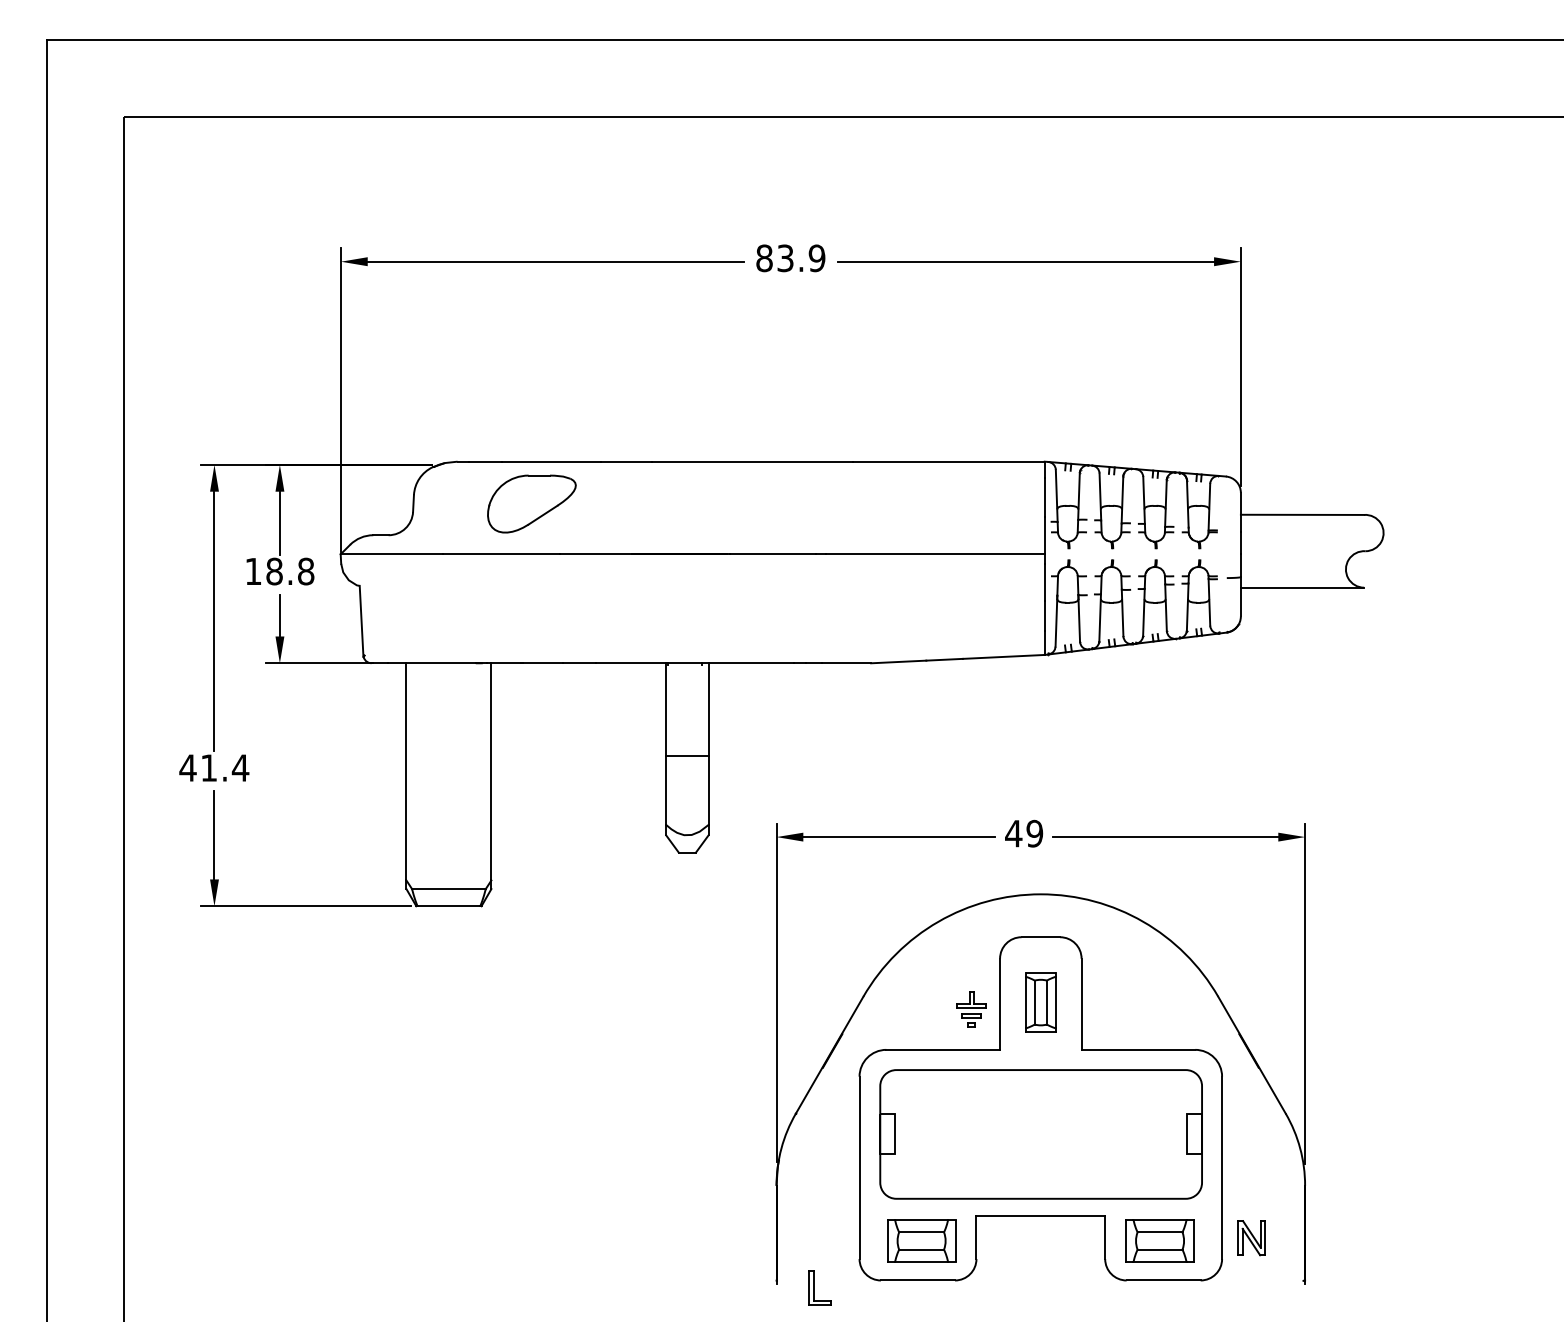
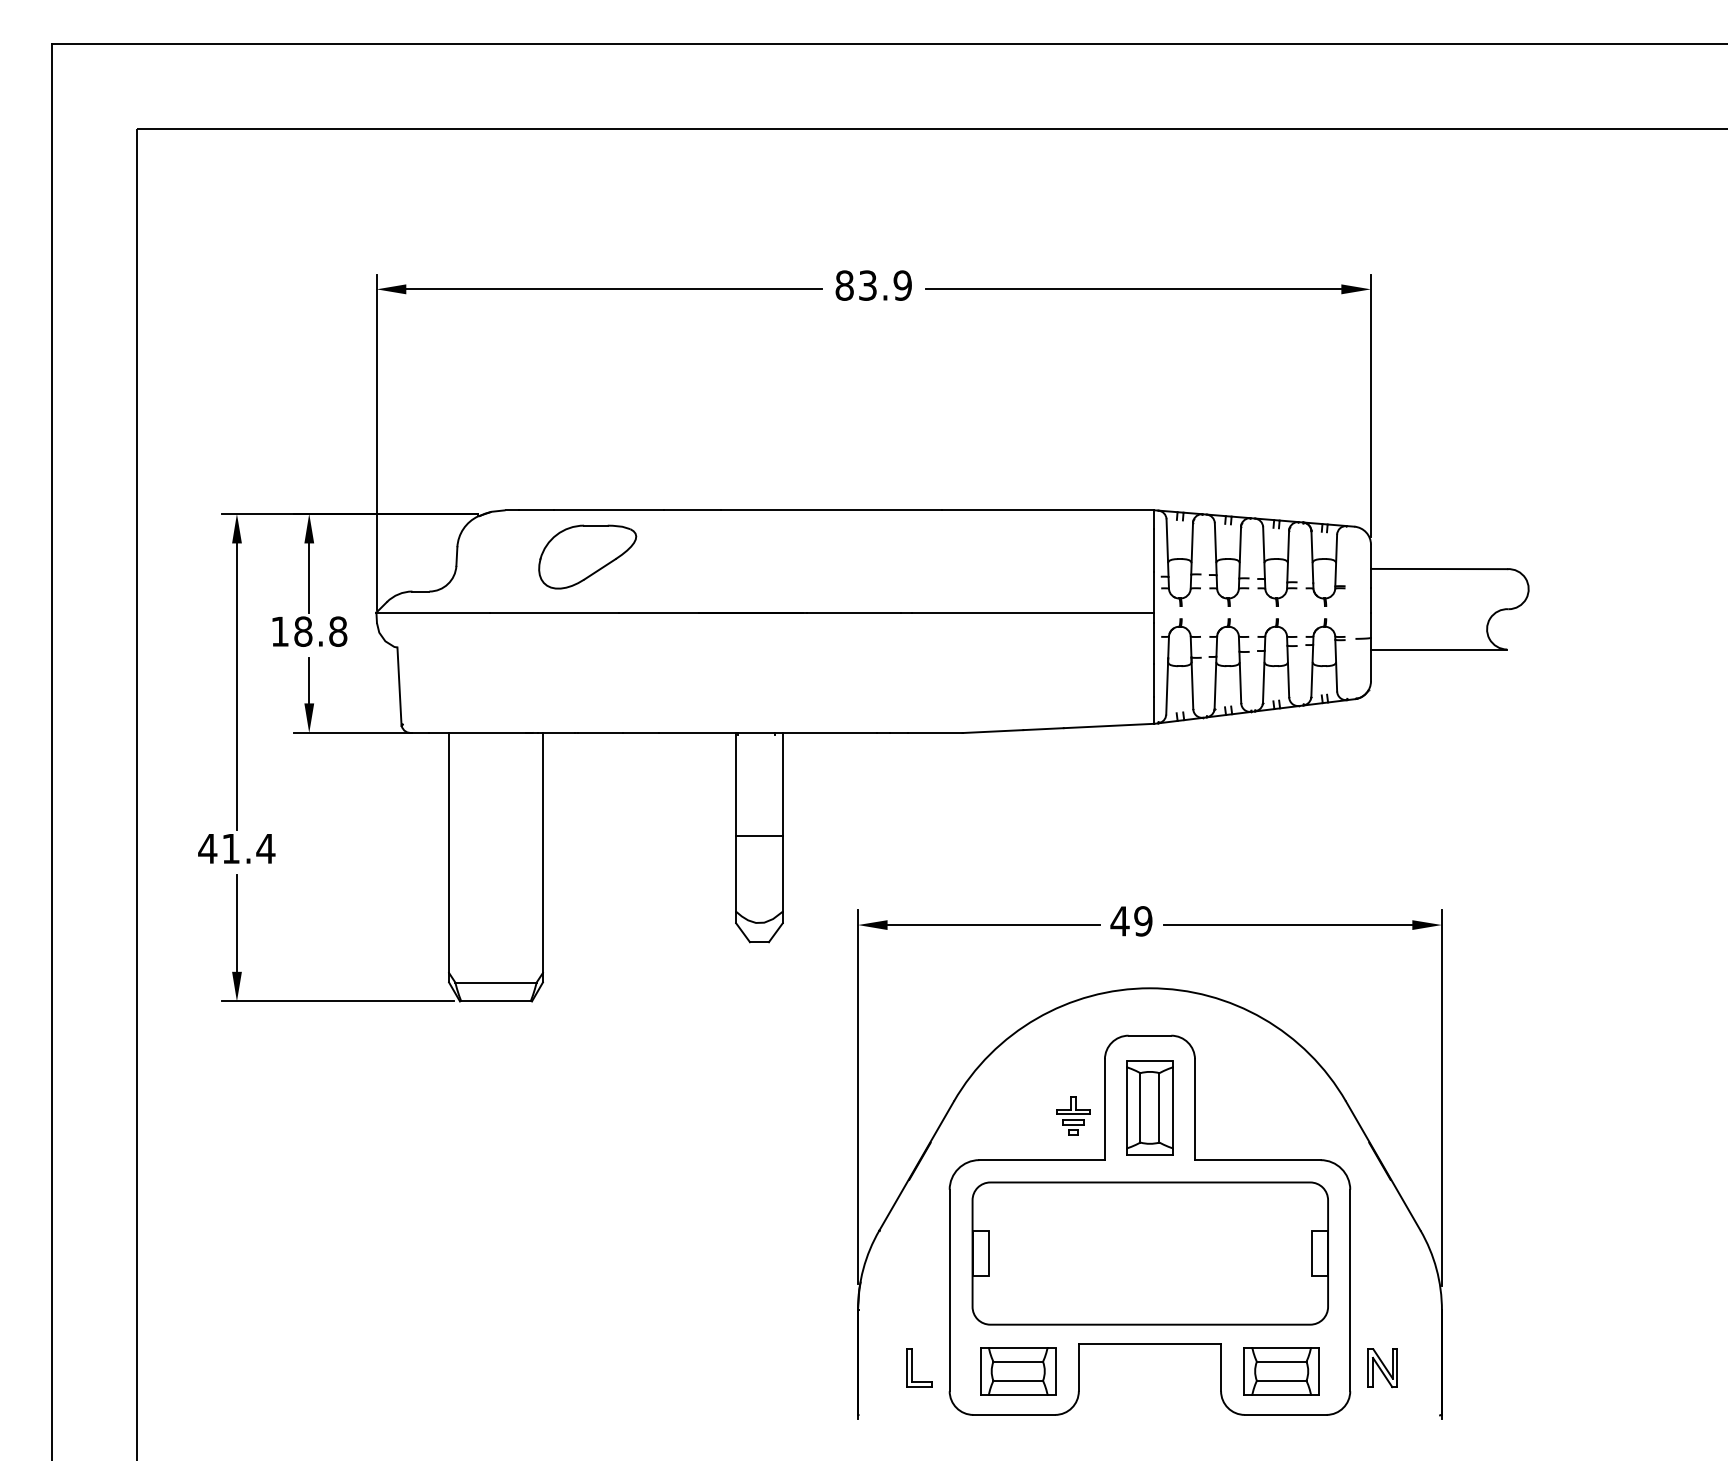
part: (1040, 1002) -> (1149, 1107), size x1.43
part: (814, 1287) -> (912, 1367), moved

